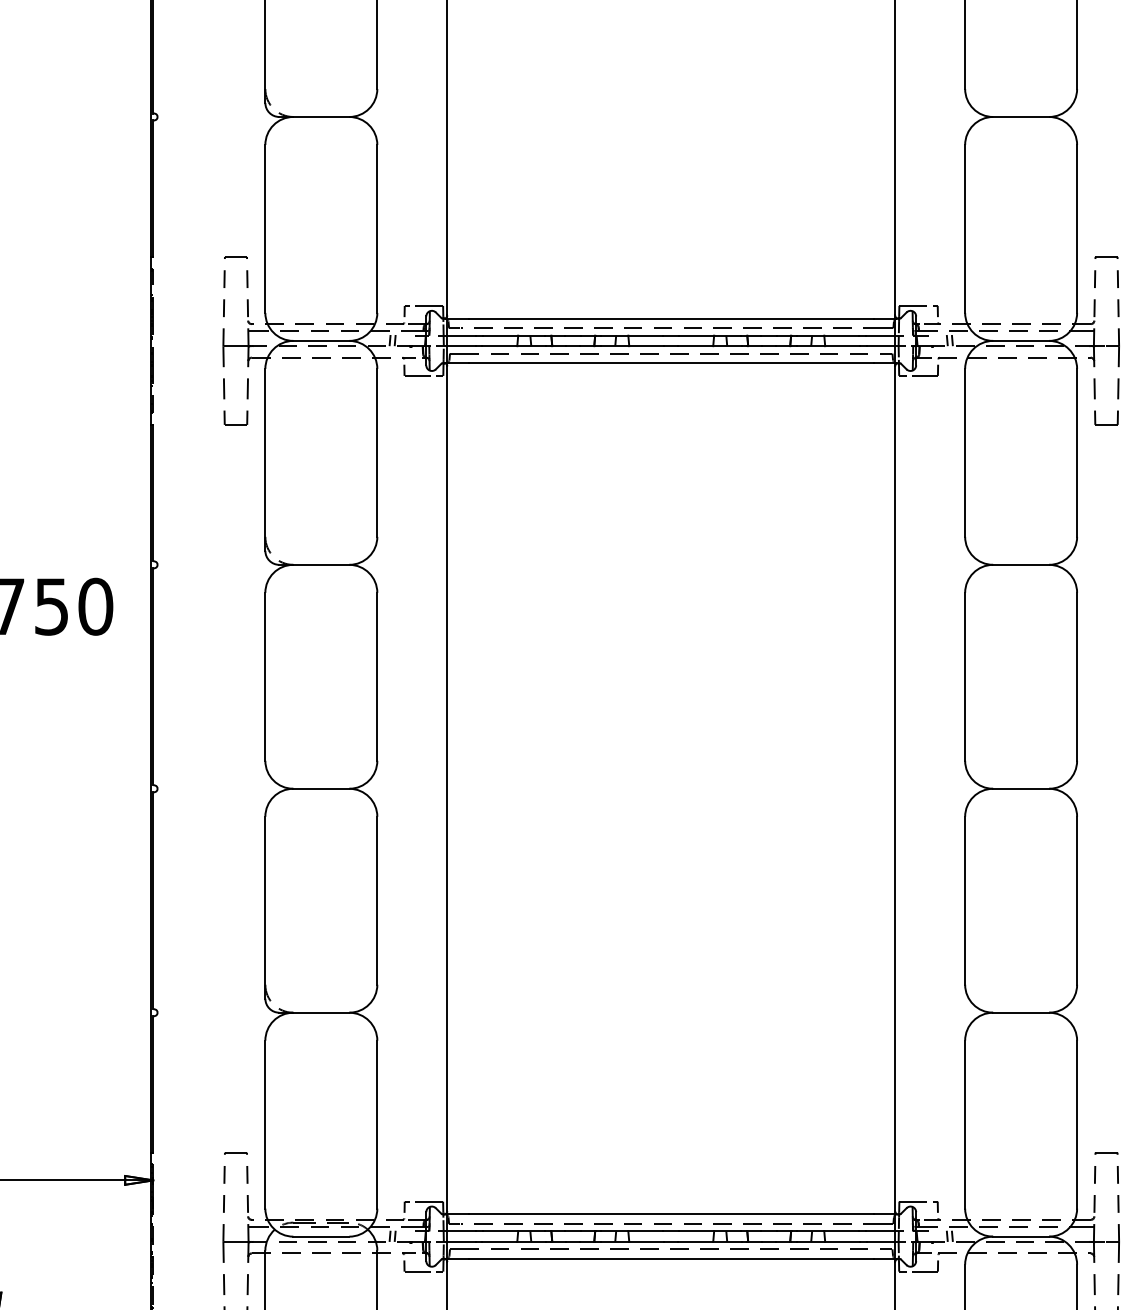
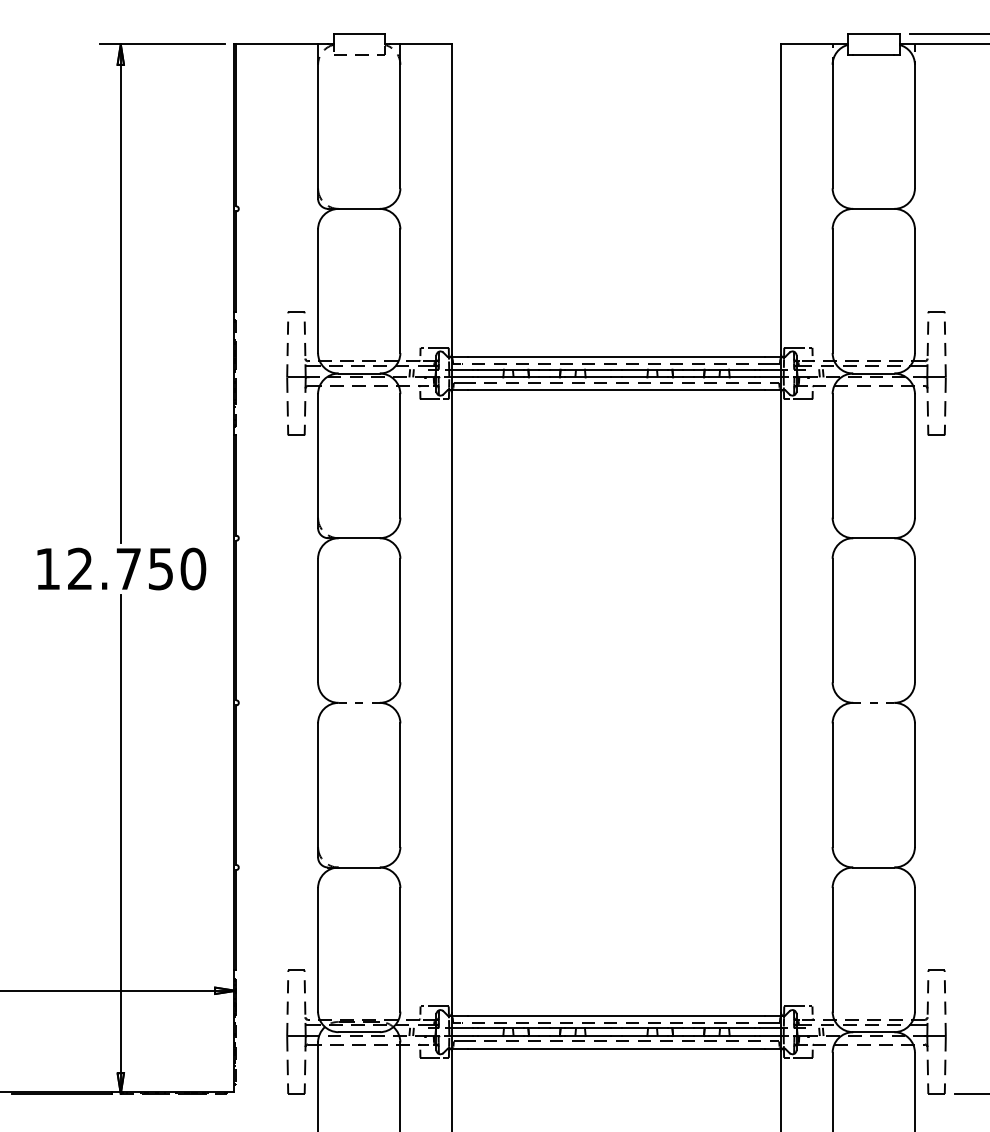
line: (321, 788) -> (359, 702), solid -> dashed
line: (1020, 788) -> (873, 702), solid -> dashed

